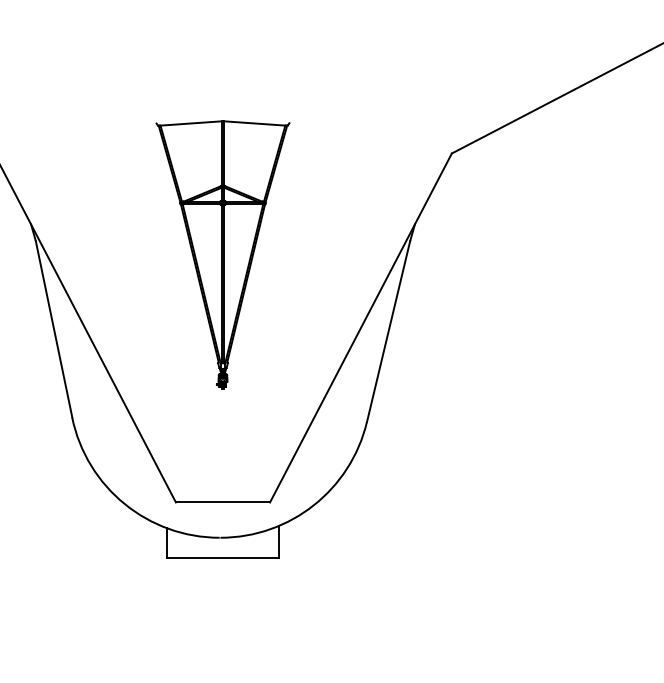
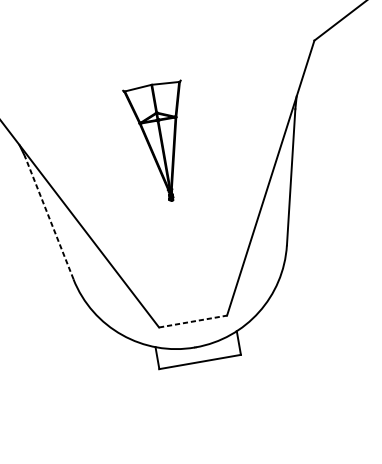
part: (222, 254) -> (161, 142), size x0.6
line: (53, 328) -> (48, 217), solid -> dashed
line: (223, 502) -> (193, 321), solid -> dashed

